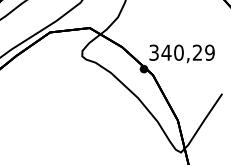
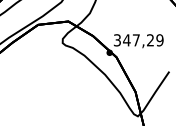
text: (178, 52) -> (136, 40), 340,29 -> 347,29

